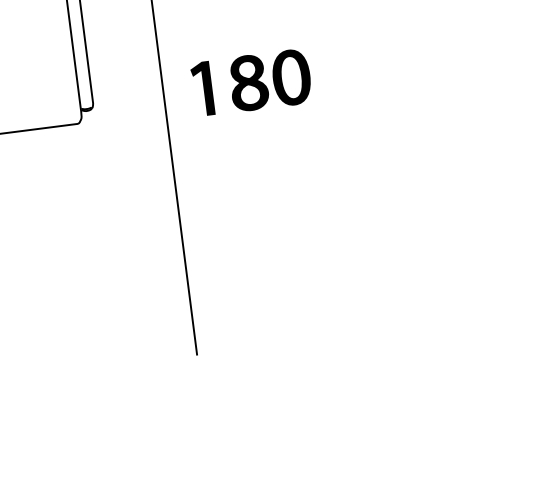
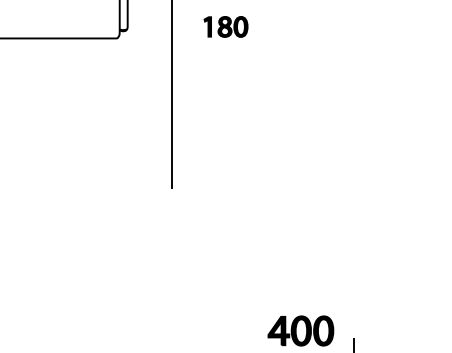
part: (250, 82) -> (225, 26), size x0.6

